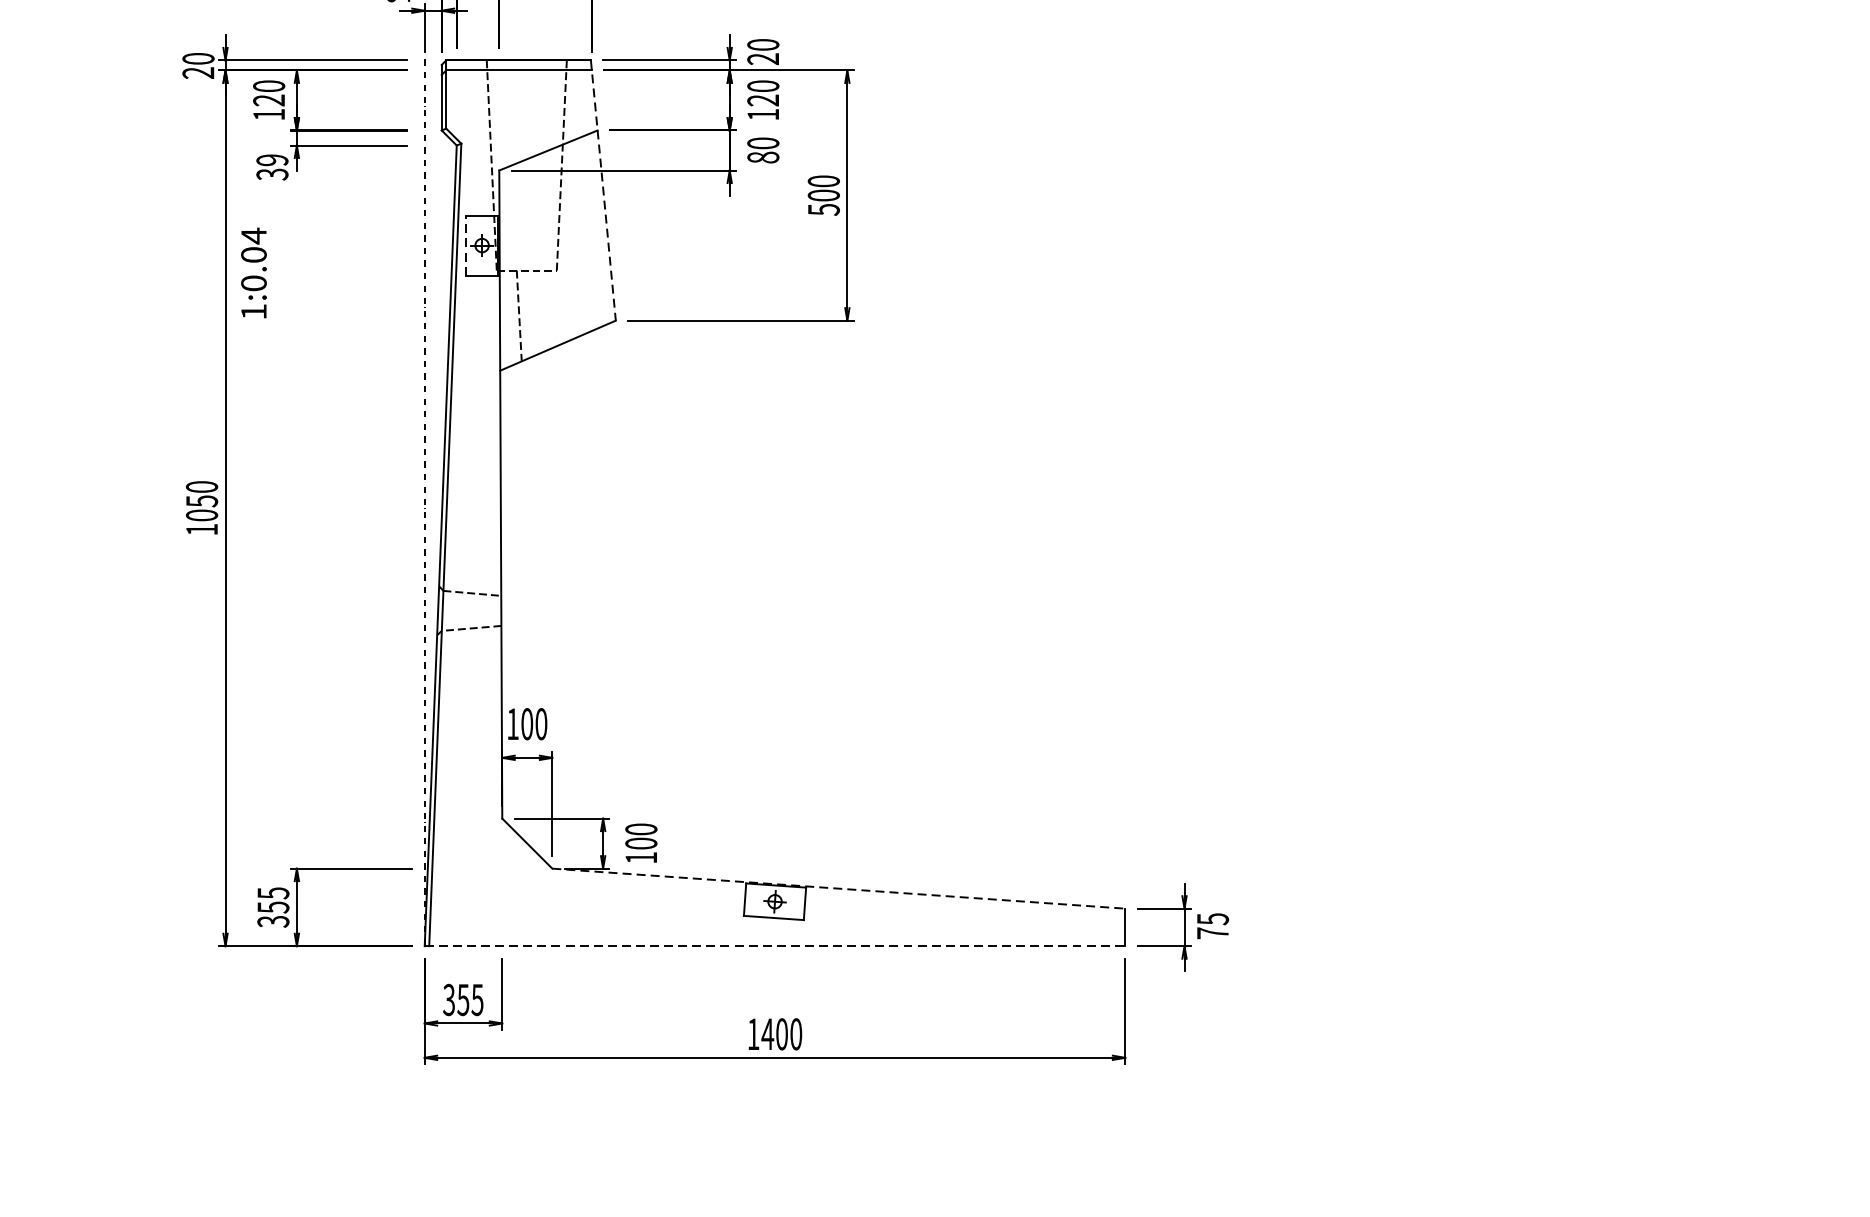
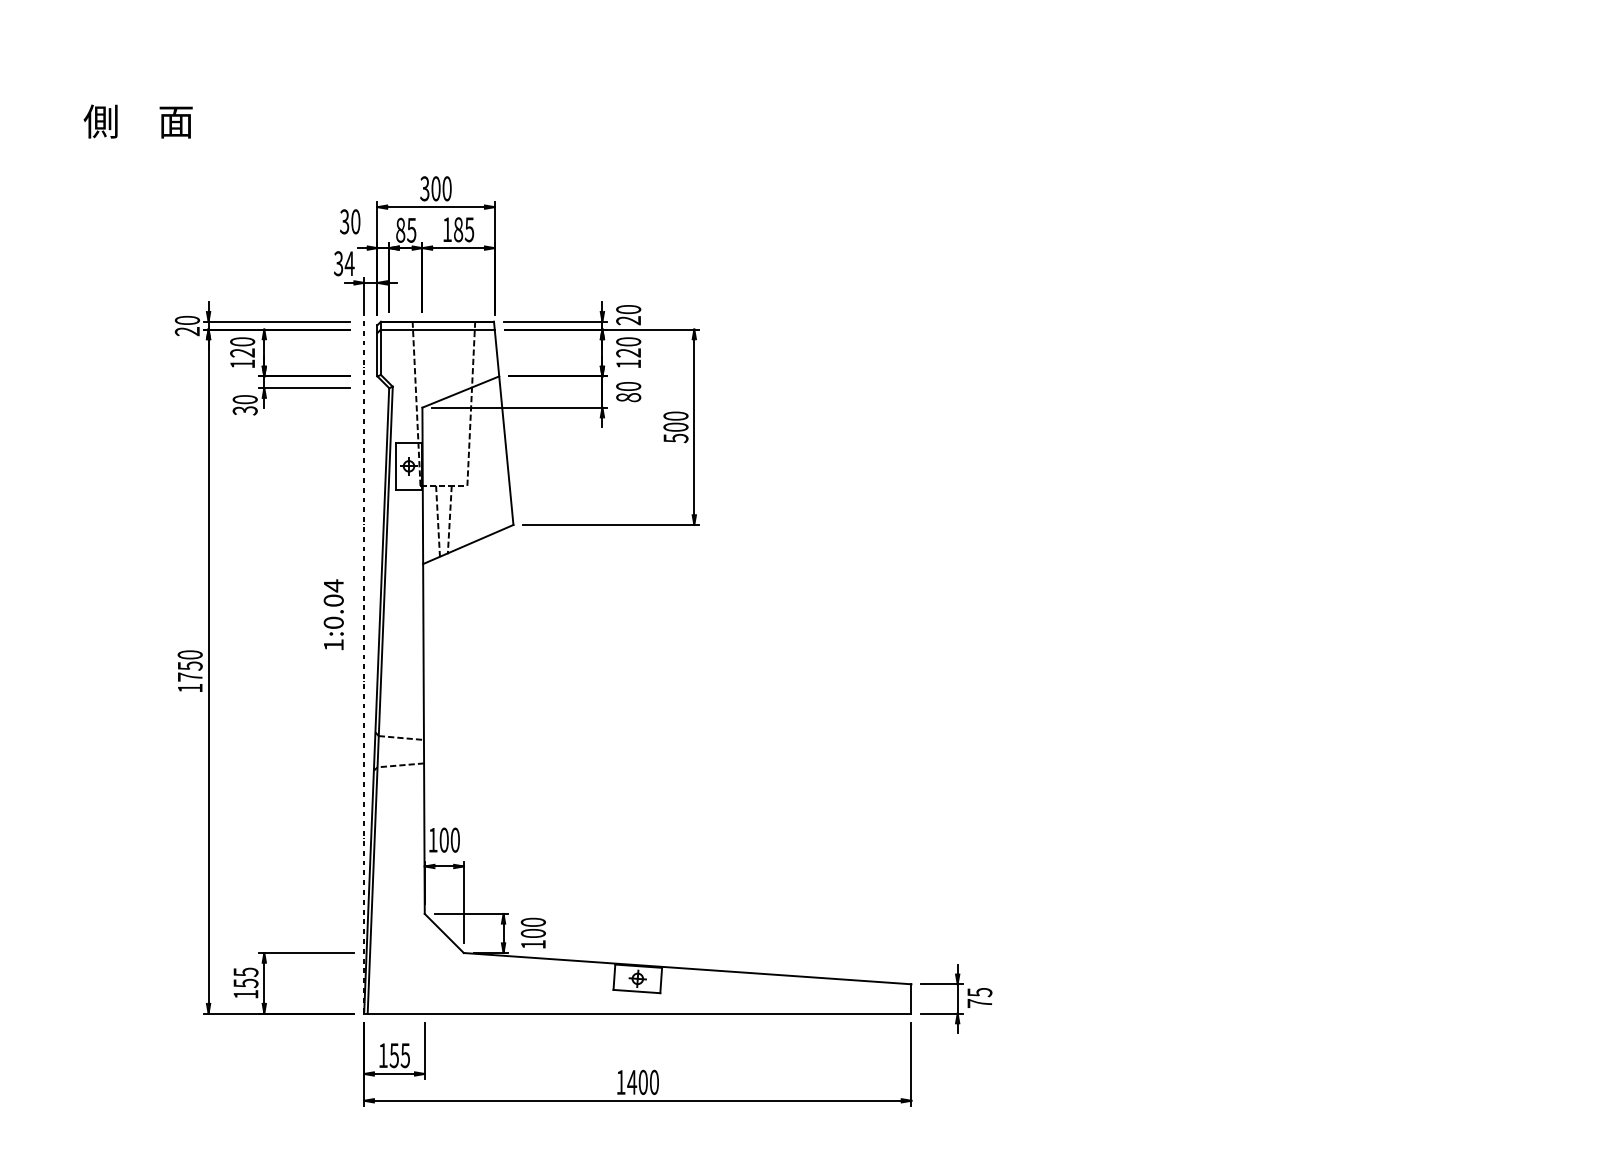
text: (271, 160) -> (244, 399), 39 -> 30
line: (603, 190) -> (503, 423), dashed -> solid
line: (466, 244) -> (396, 465), dashed -> solid
text: (253, 272) -> (333, 614), moved
line: (533, 313) -> (449, 519), added
text: (201, 514) -> (189, 676), 1050 -> 1750
line: (839, 888) -> (688, 968), dashed -> solid
text: (272, 921) -> (245, 994), 355 -> 155
line: (774, 946) -> (637, 1013), dashed -> solid
text: (448, 999) -> (382, 1055), 355 -> 155

